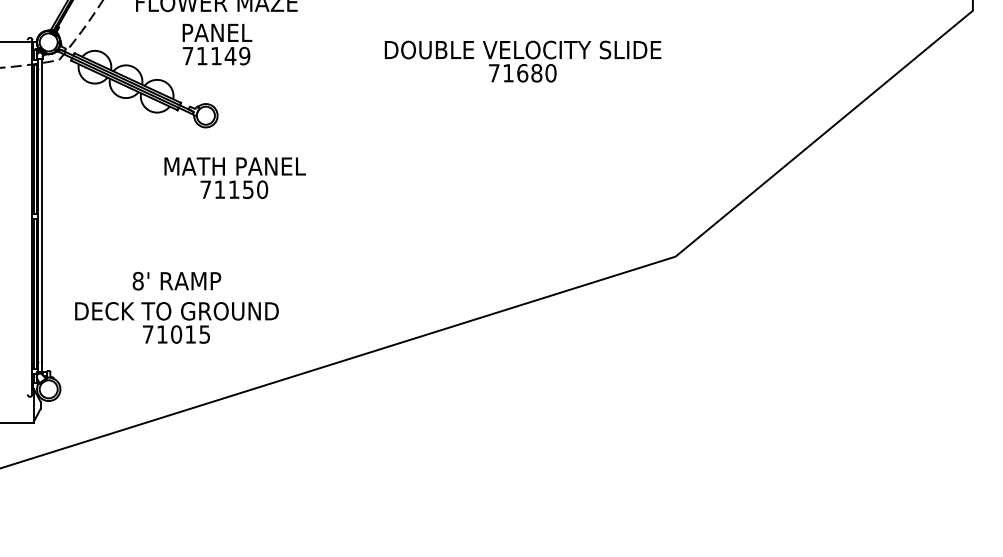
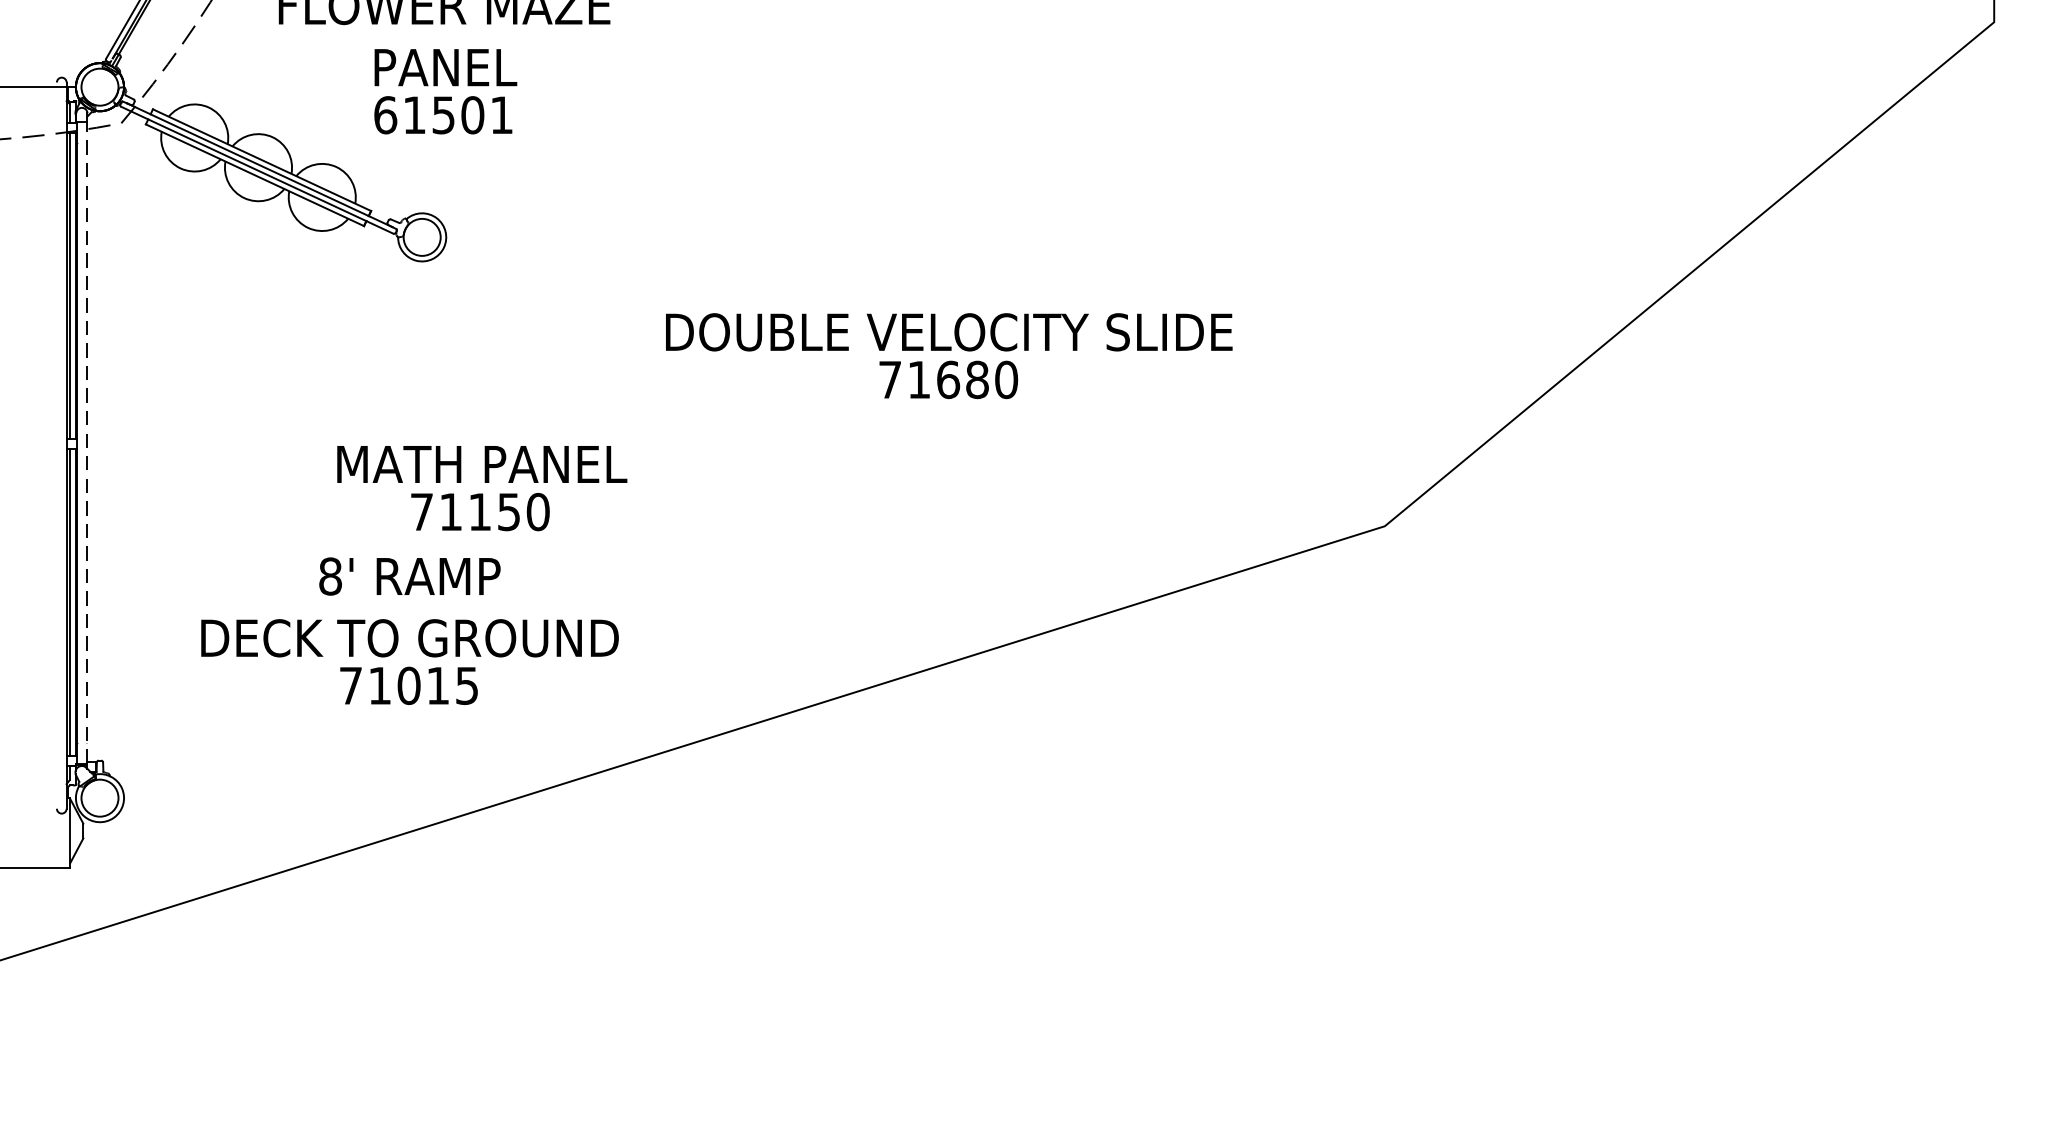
text: (216, 55) -> (443, 113), 71149 -> 61501
text: (522, 61) -> (948, 355), moved
text: (234, 177) -> (480, 486), moved
line: (42, 215) -> (87, 441), solid -> dashed
text: (176, 307) -> (409, 630), moved

